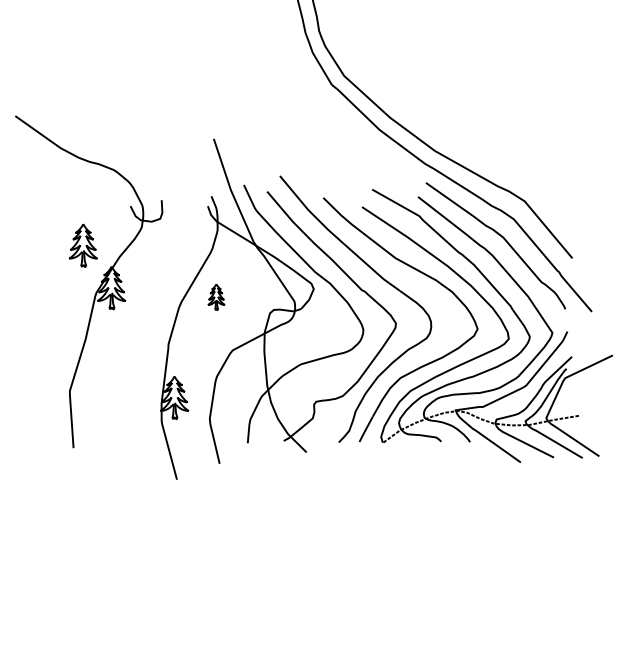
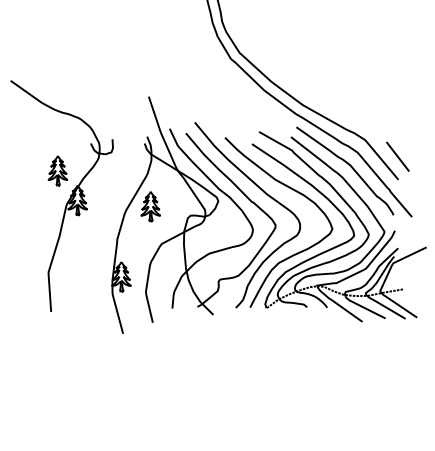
line: (571, 224) -> (397, 156), added
part: (216, 296) -> (150, 206), size x1.67

